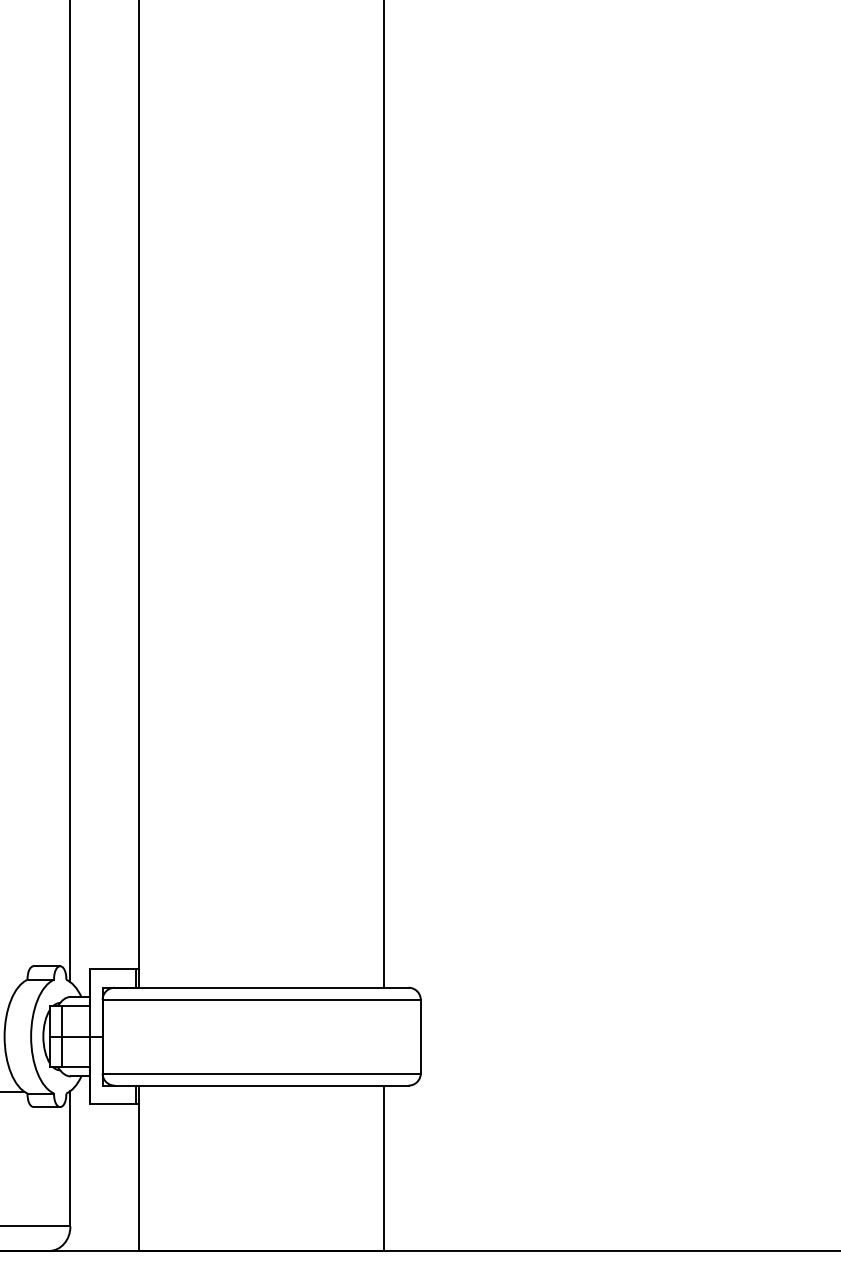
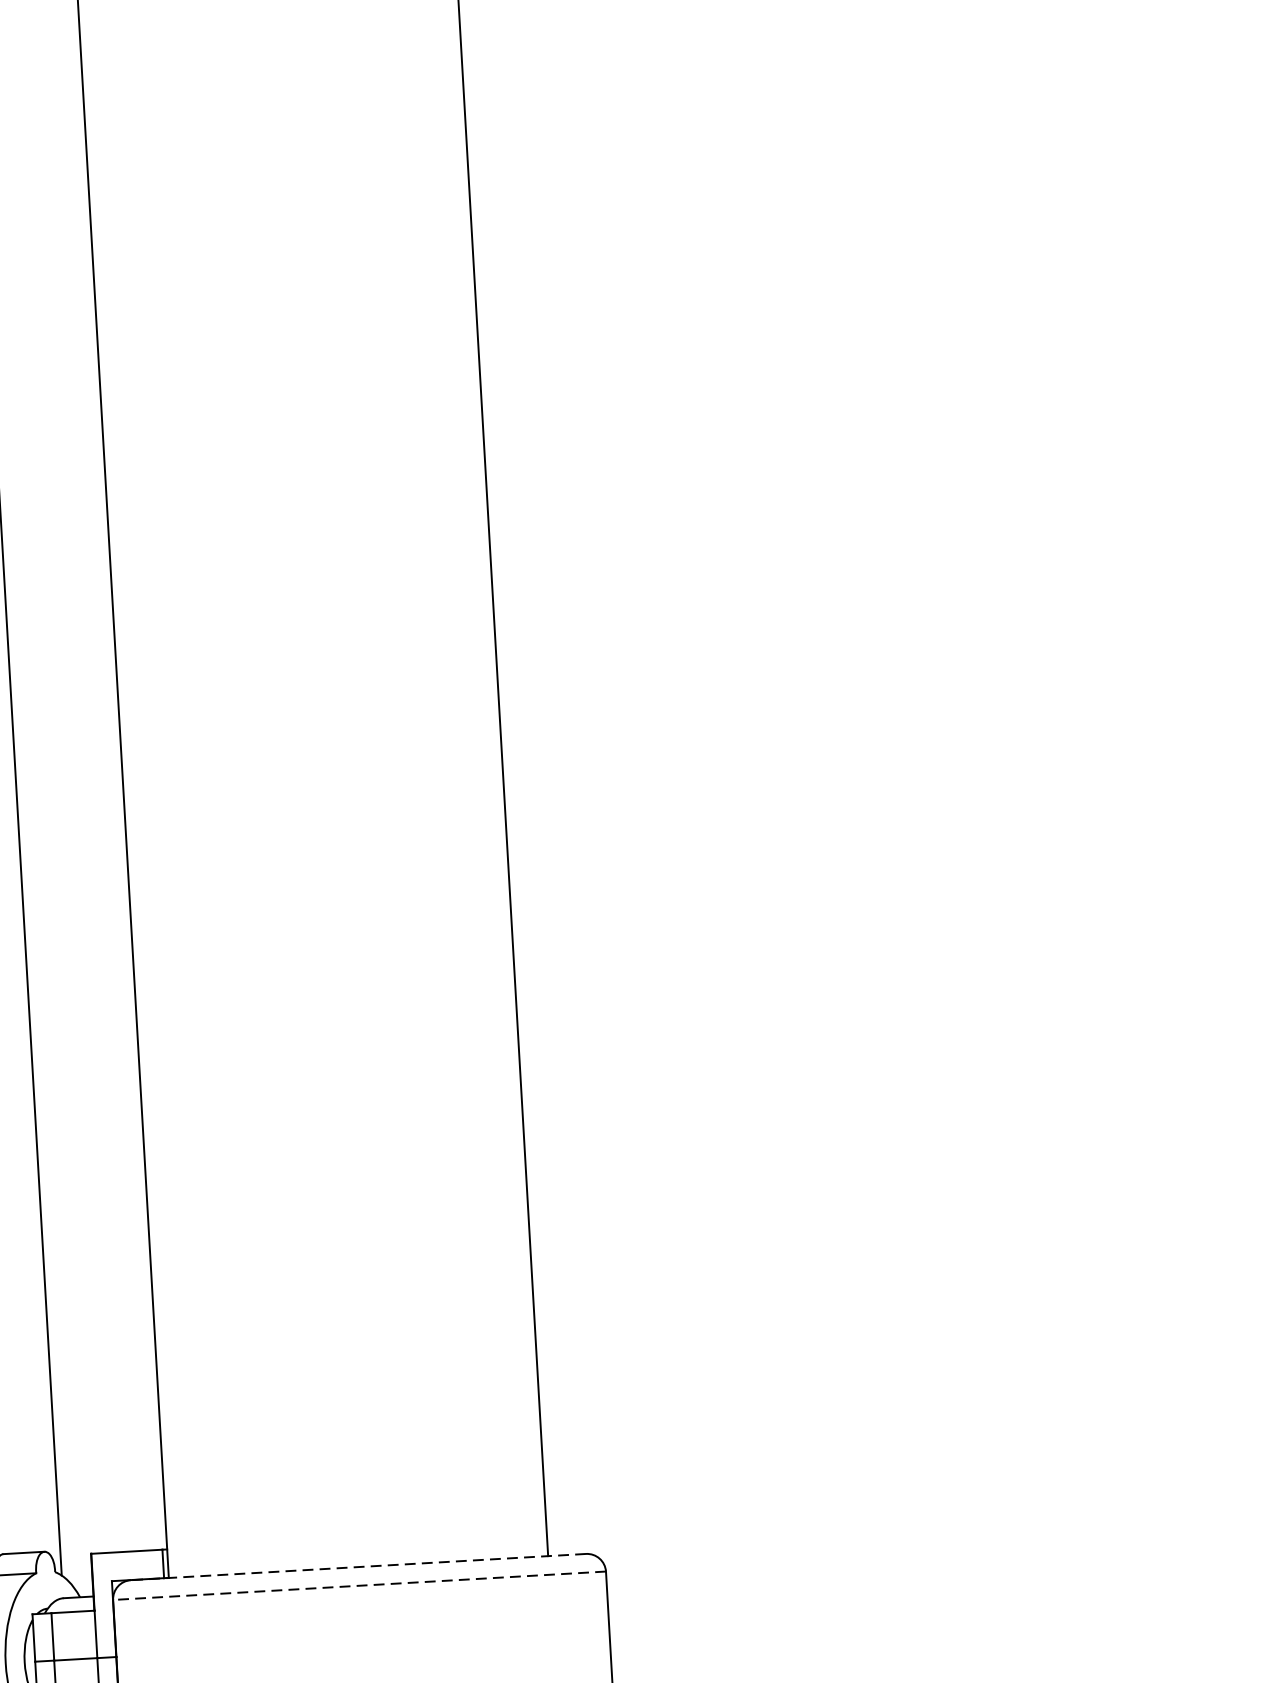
line: (261, 987) -> (358, 1566), solid -> dashed
line: (261, 999) -> (359, 1585), solid -> dashed

